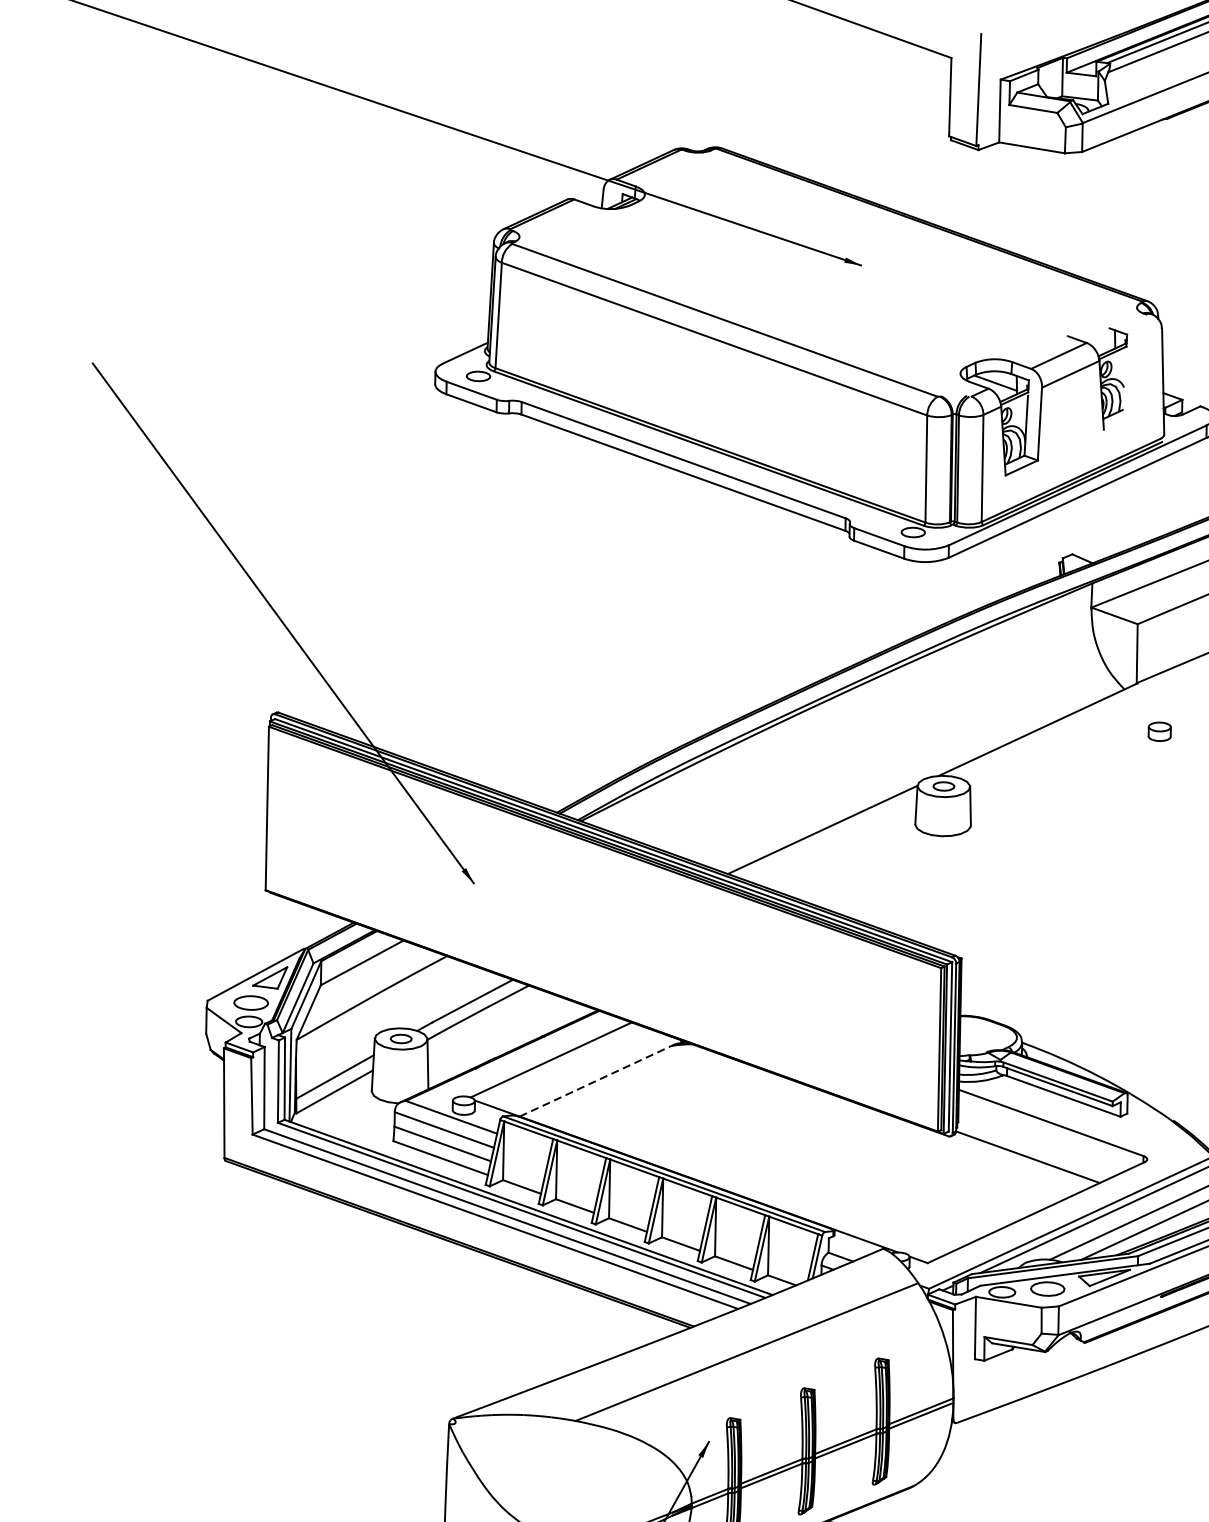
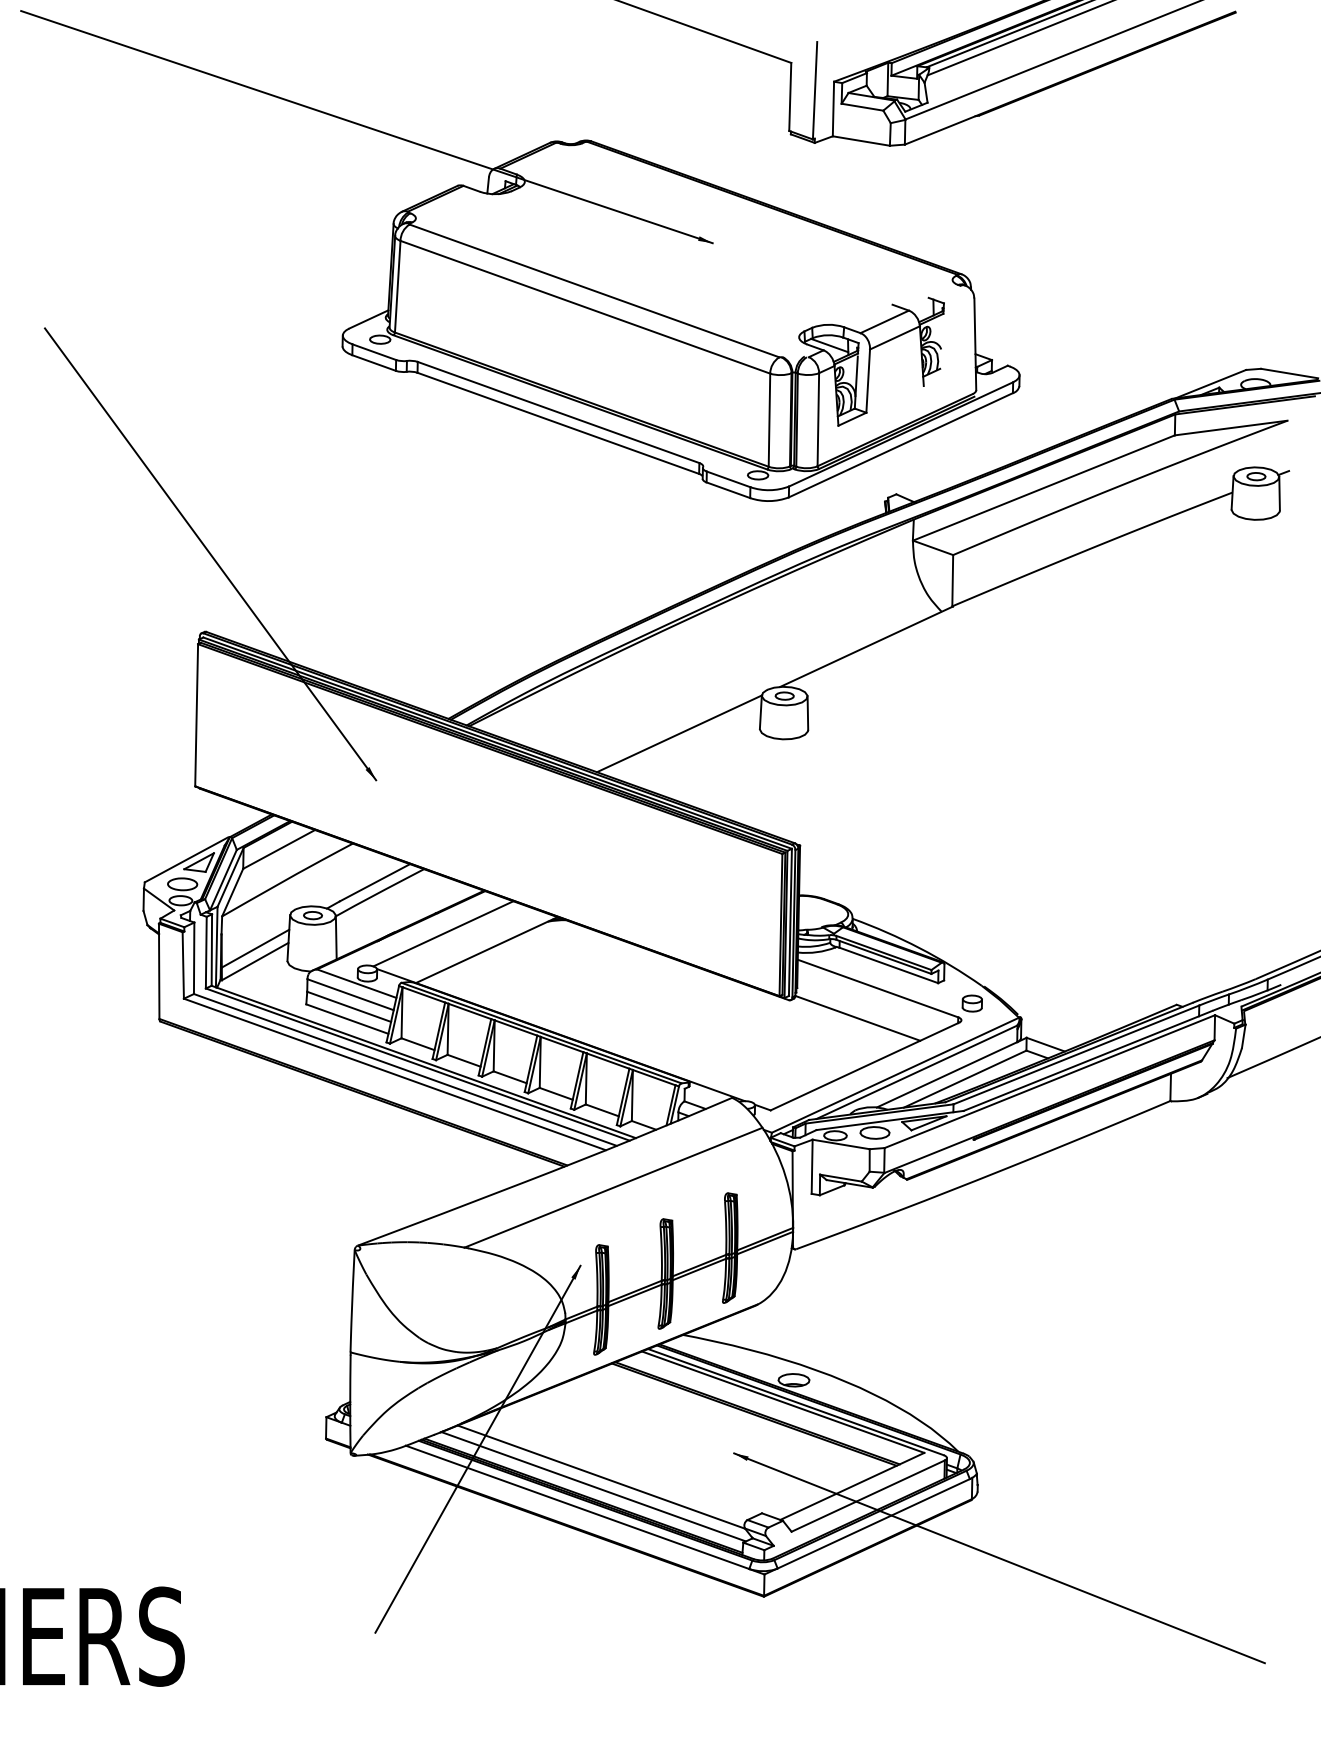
part: (1158, 731) -> (971, 1003), moved
line: (601, 1078) -> (487, 949), dashed -> solid

